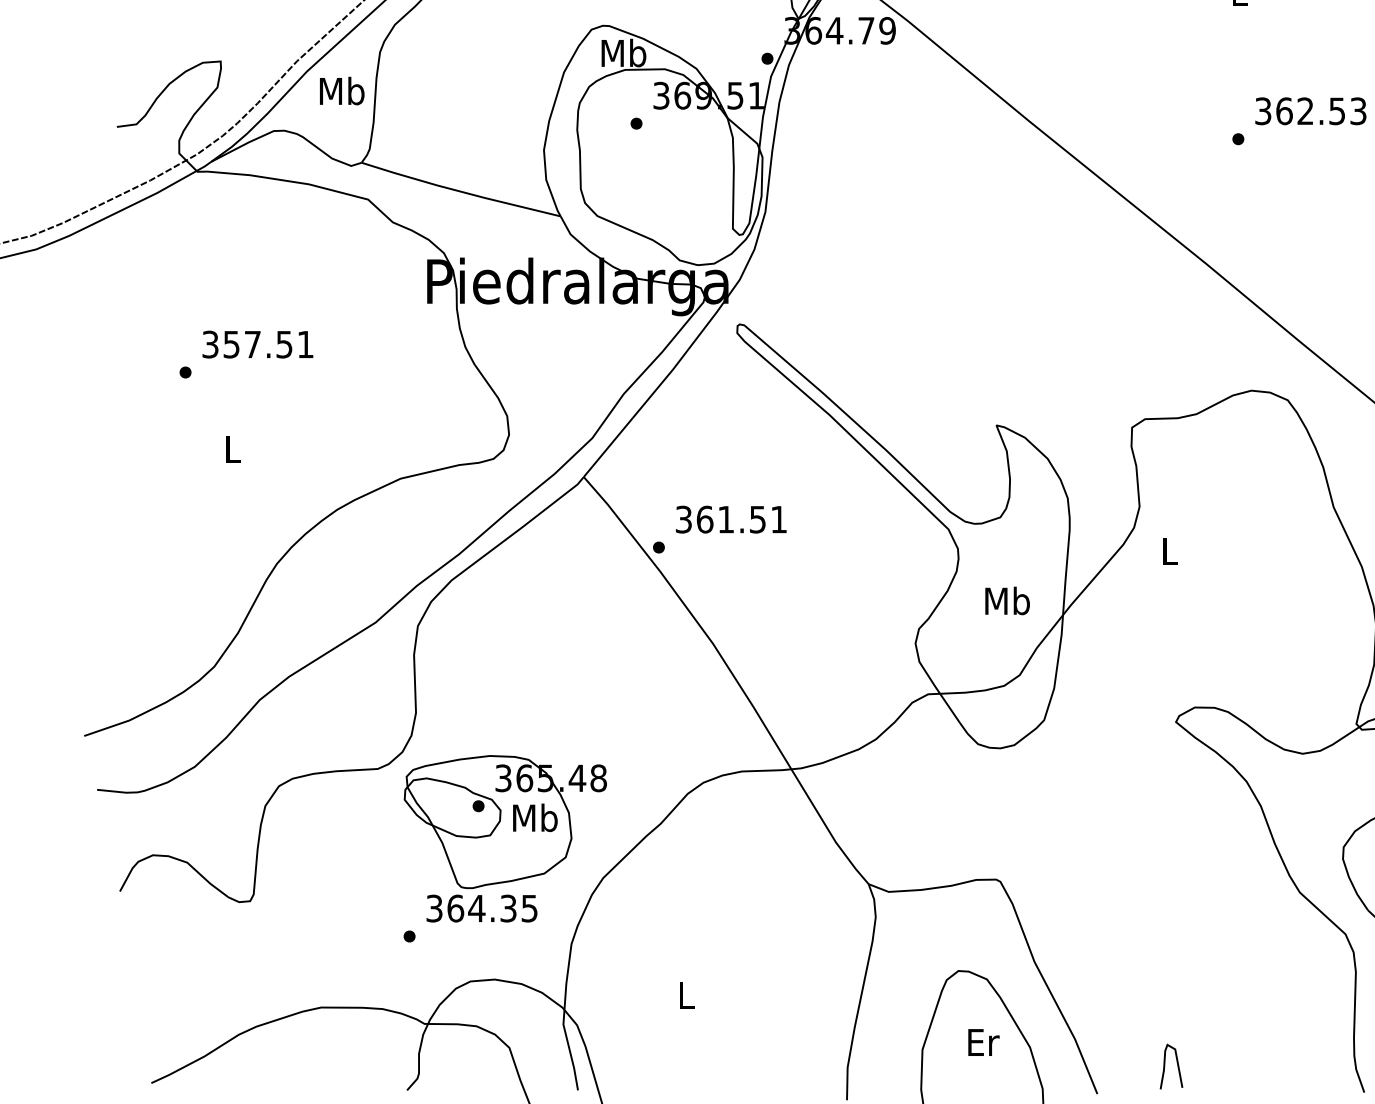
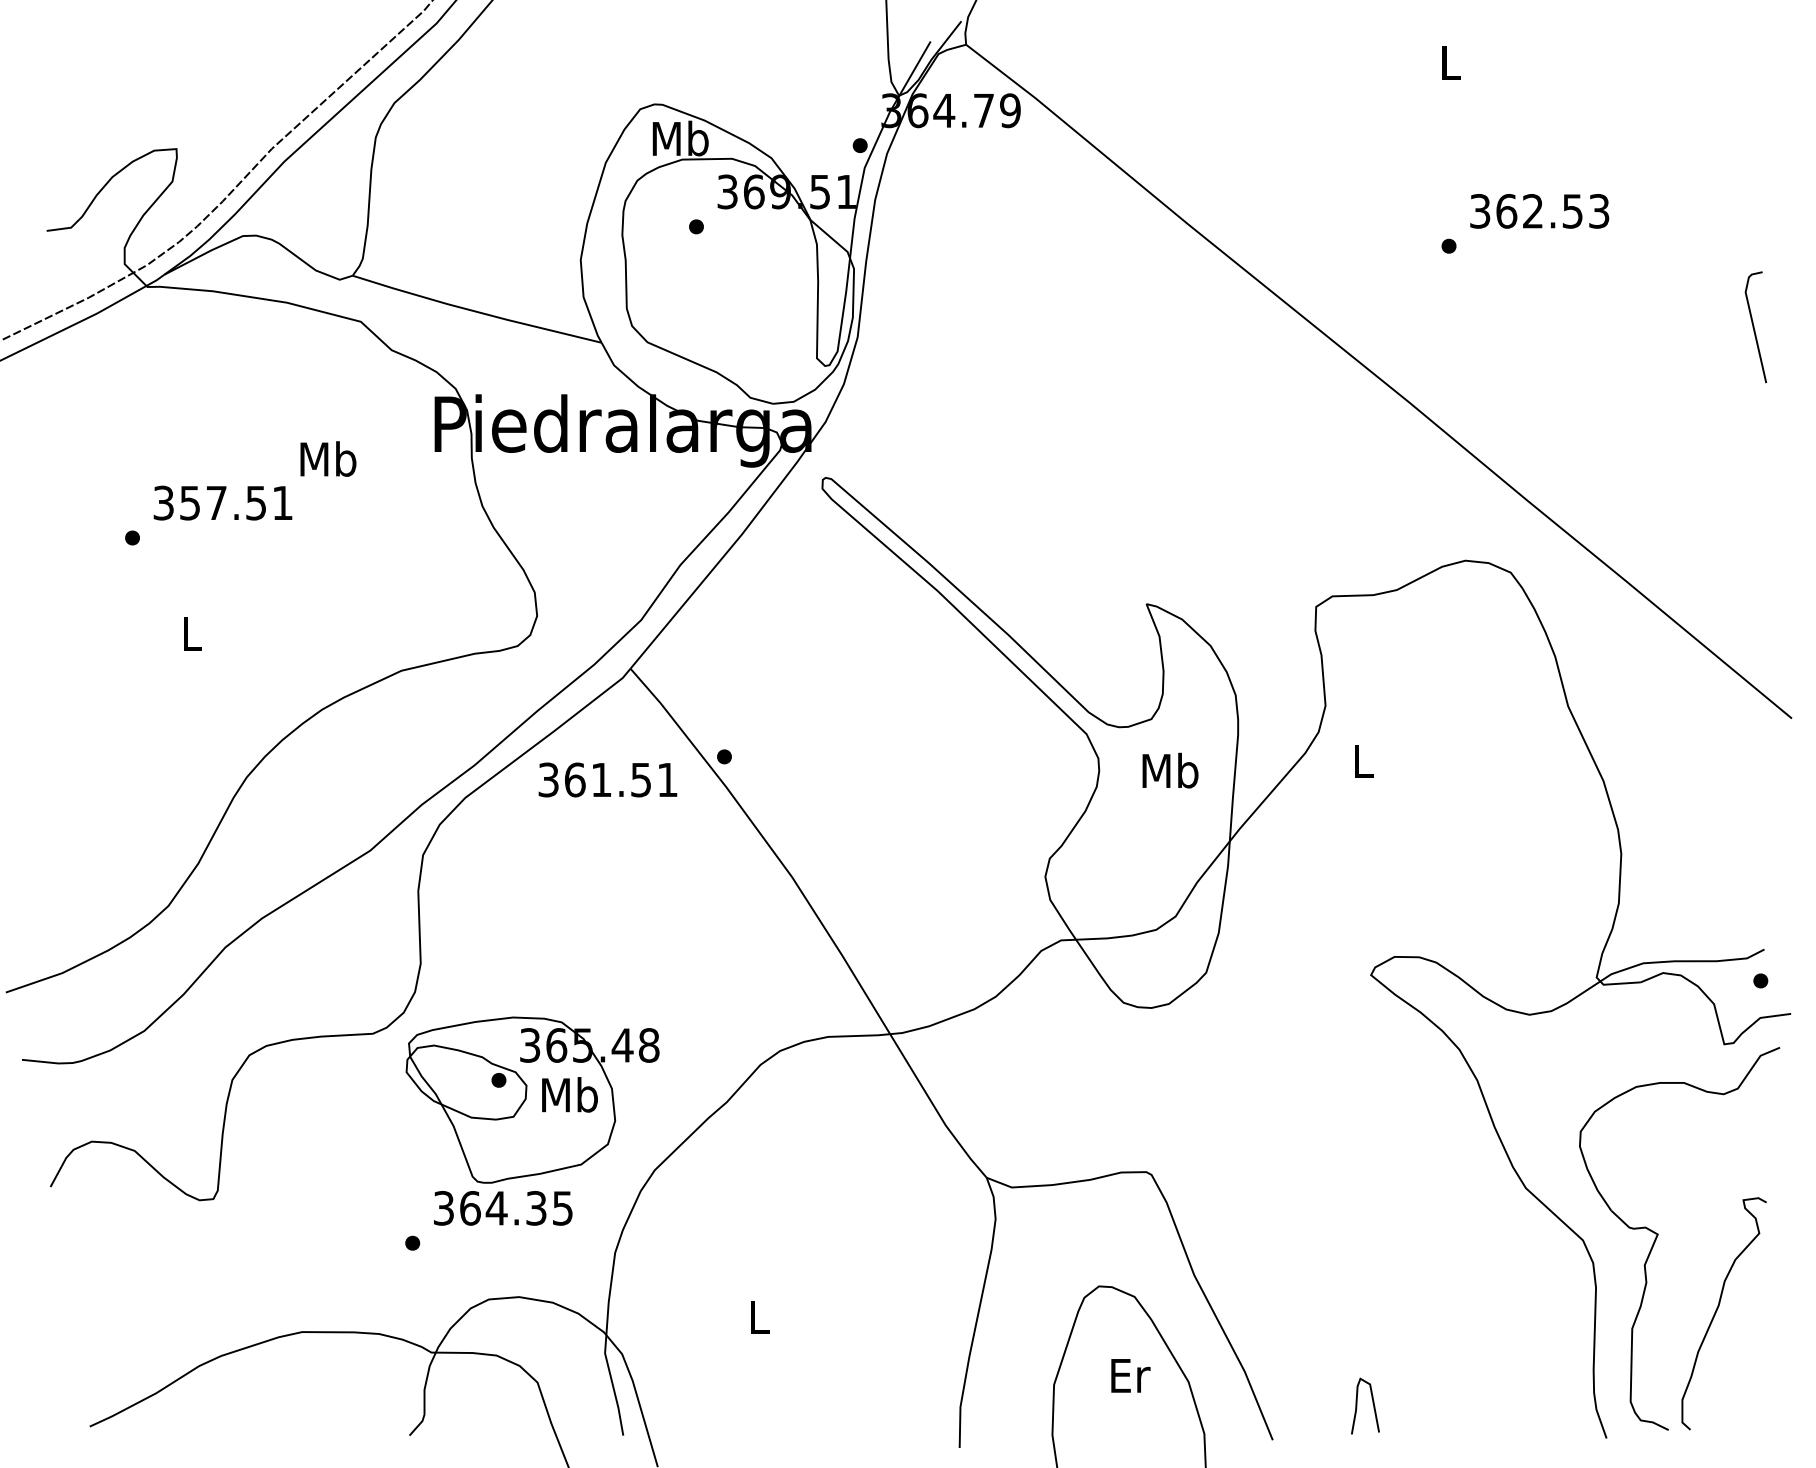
text: (342, 90) -> (328, 458), moved
text: (730, 519) -> (607, 779), moved
text: (1007, 600) -> (1170, 770), moved

